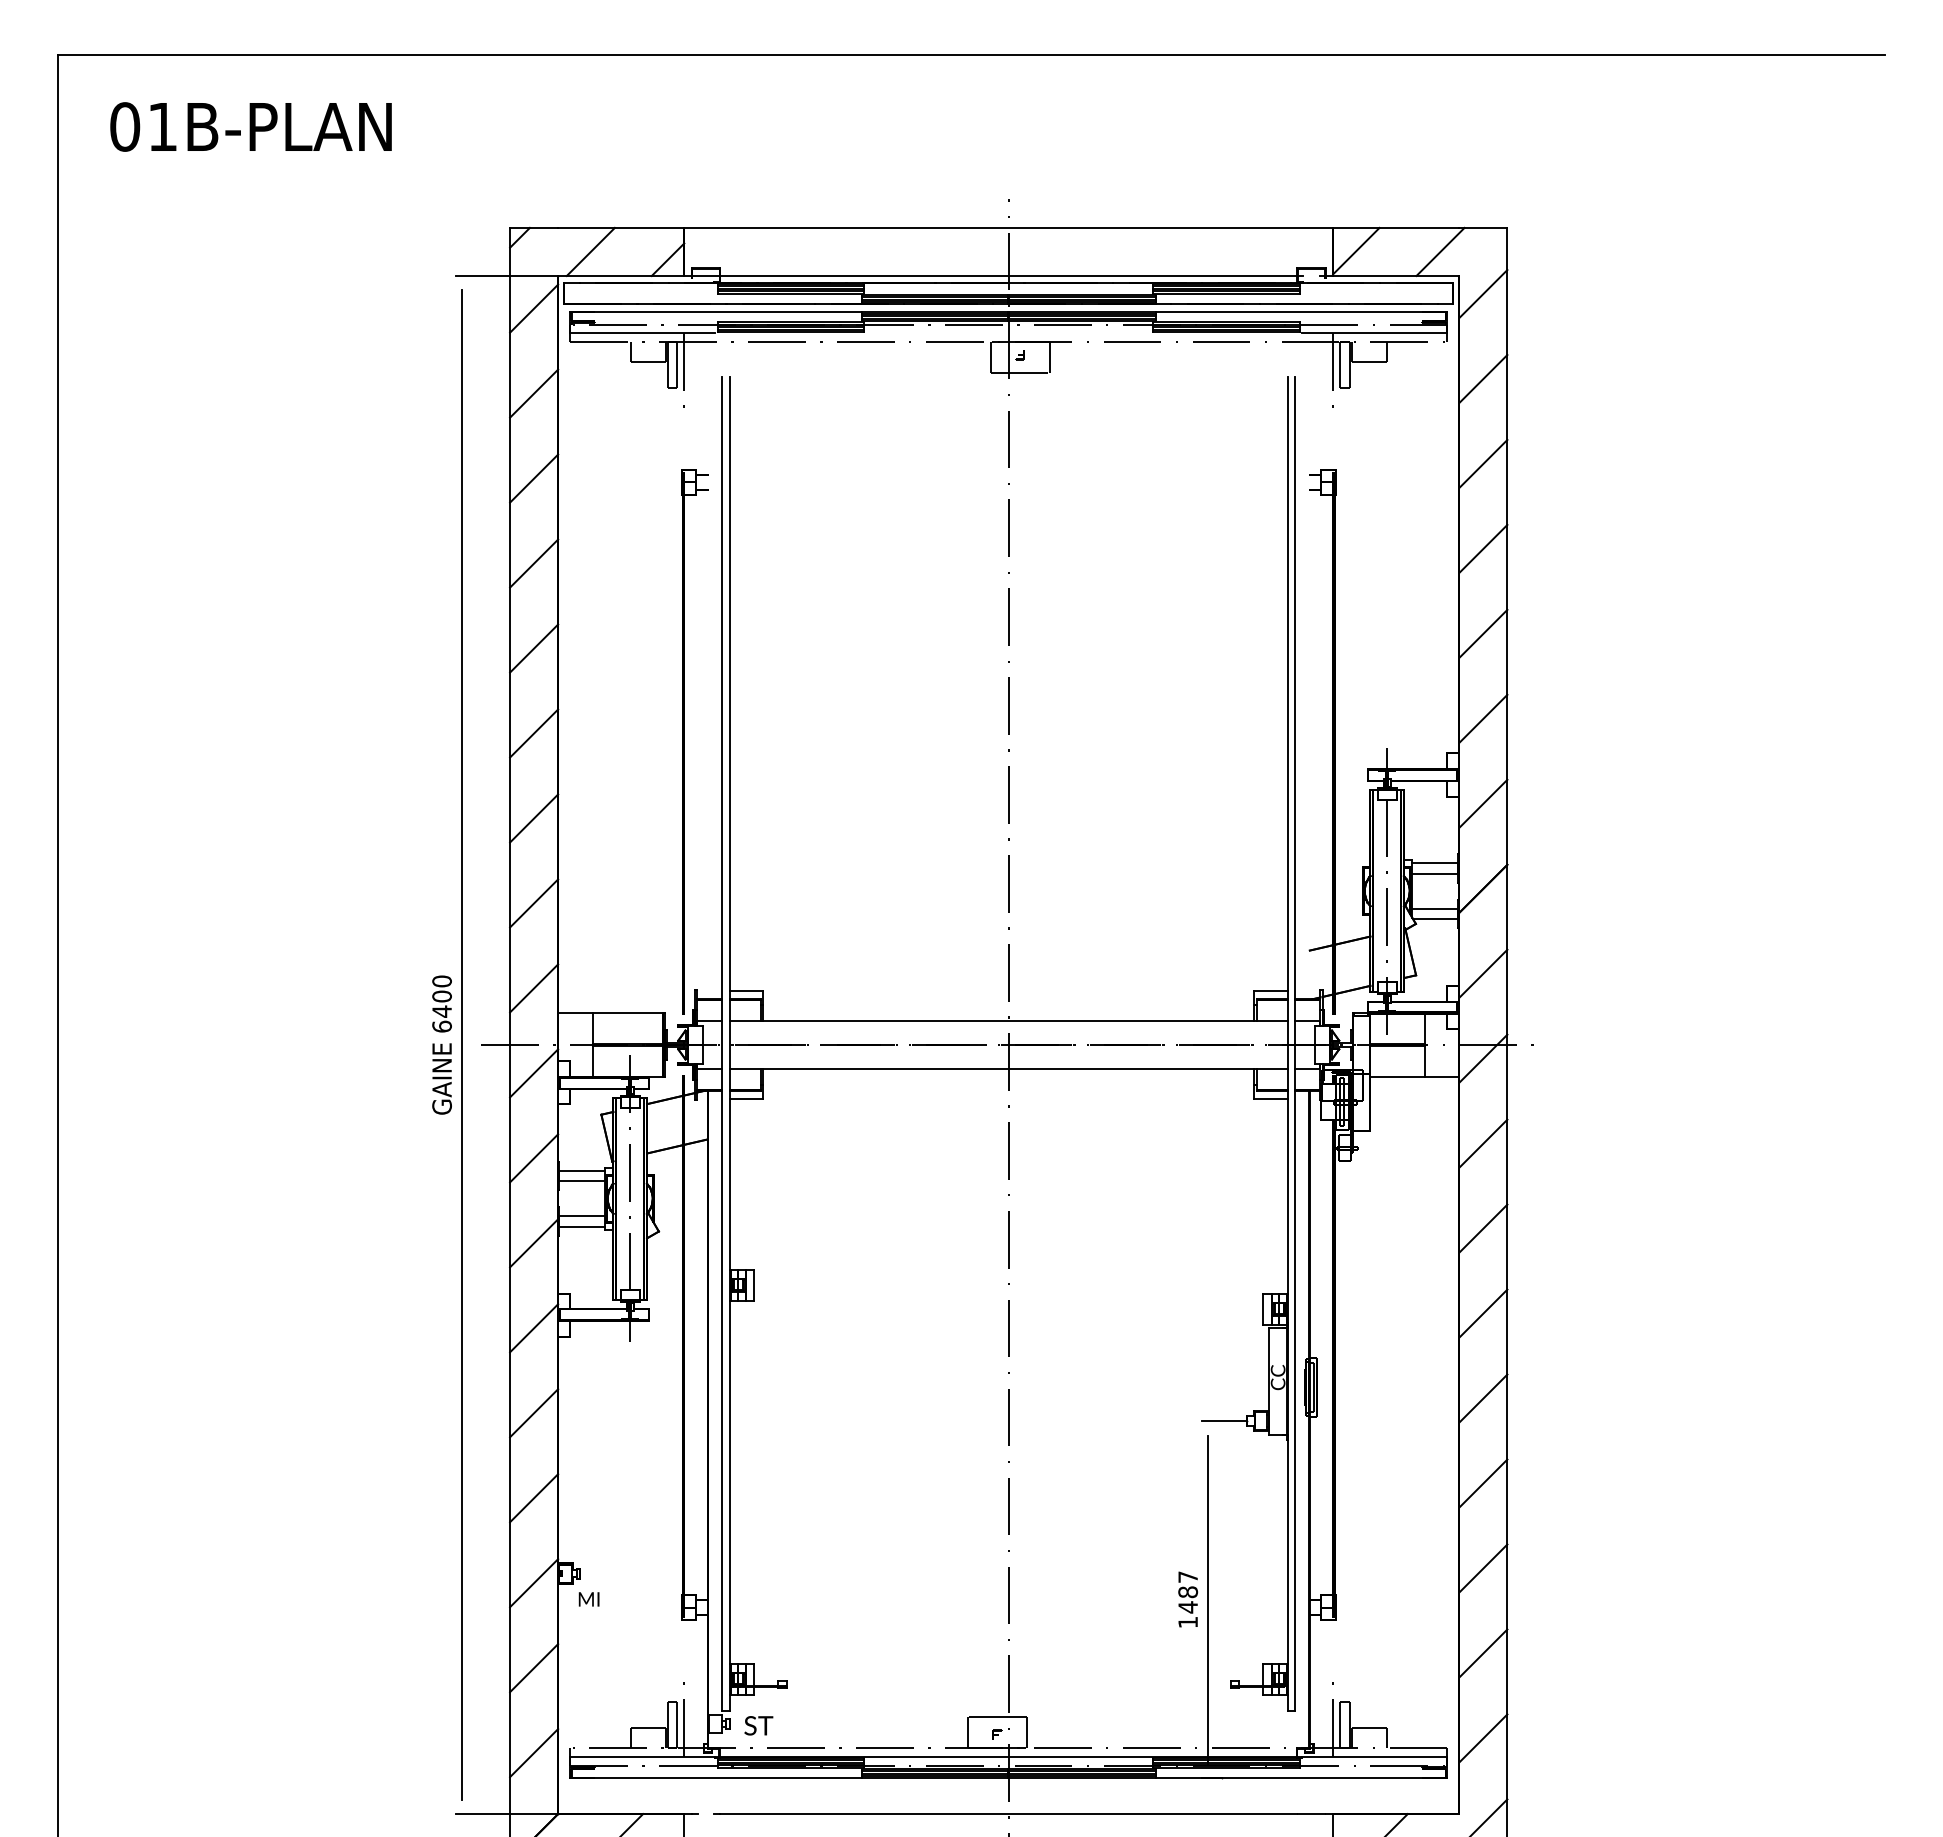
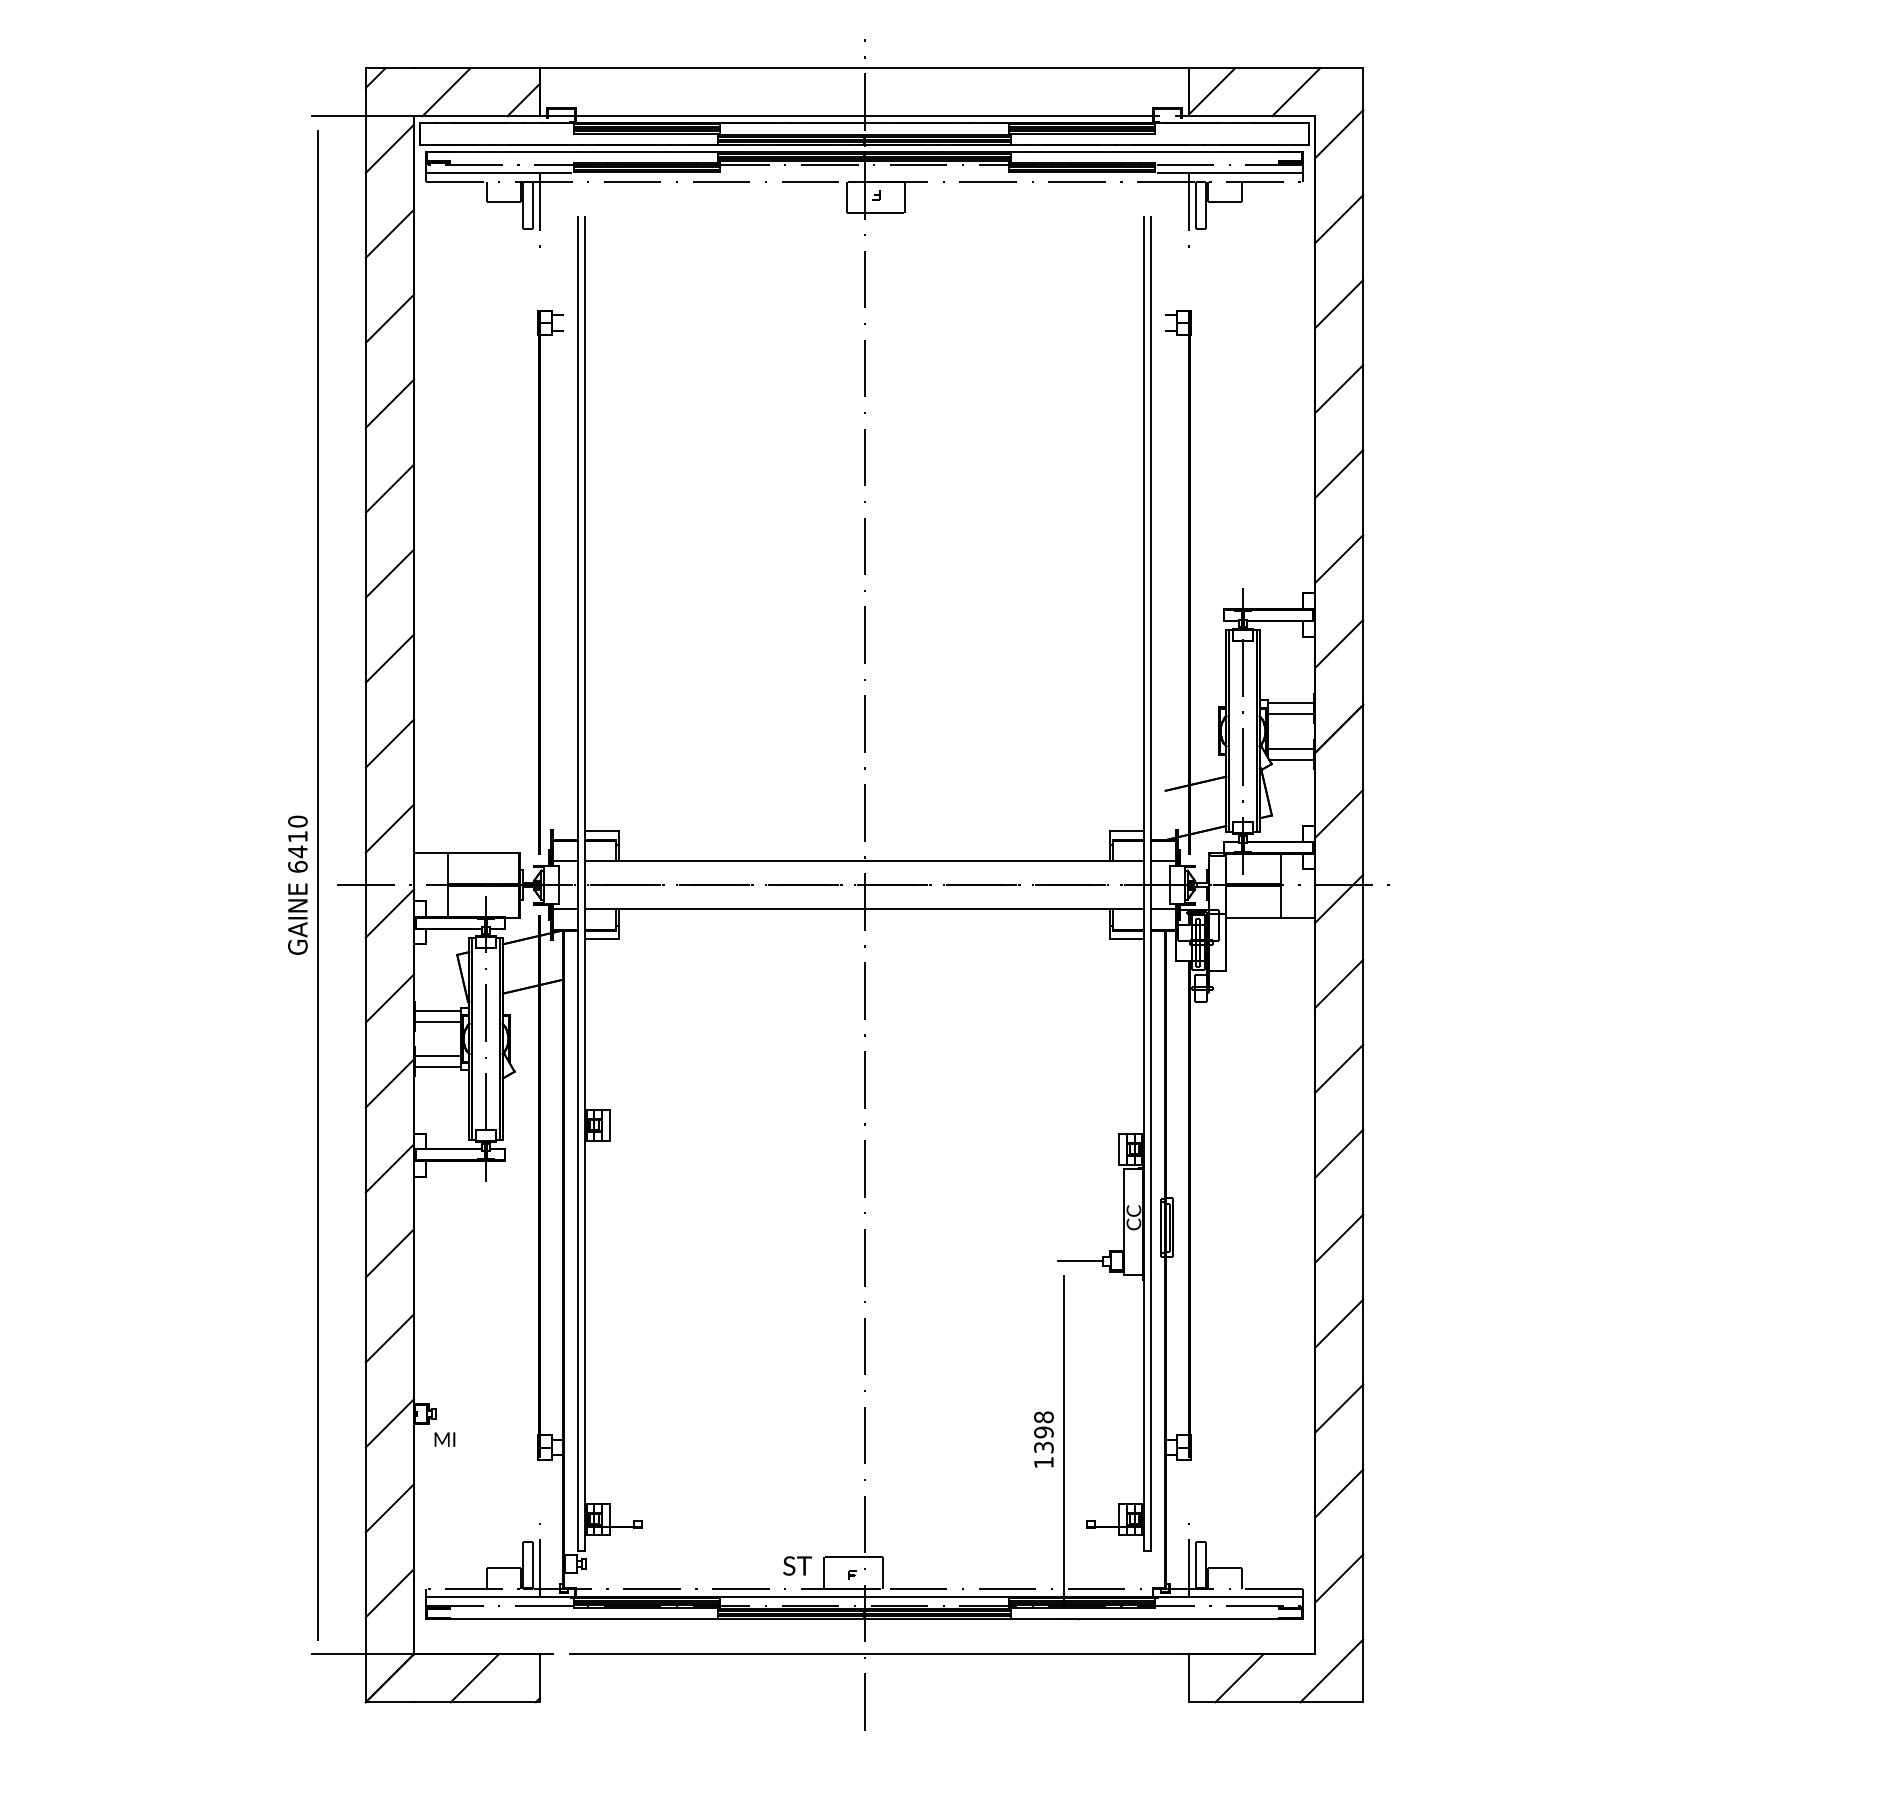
text: (441, 996) -> (297, 836), 6400 -> 6410
text: (1188, 1592) -> (1044, 1432), 1487 -> 1398
text: (758, 1725) -> (797, 1565), moved

